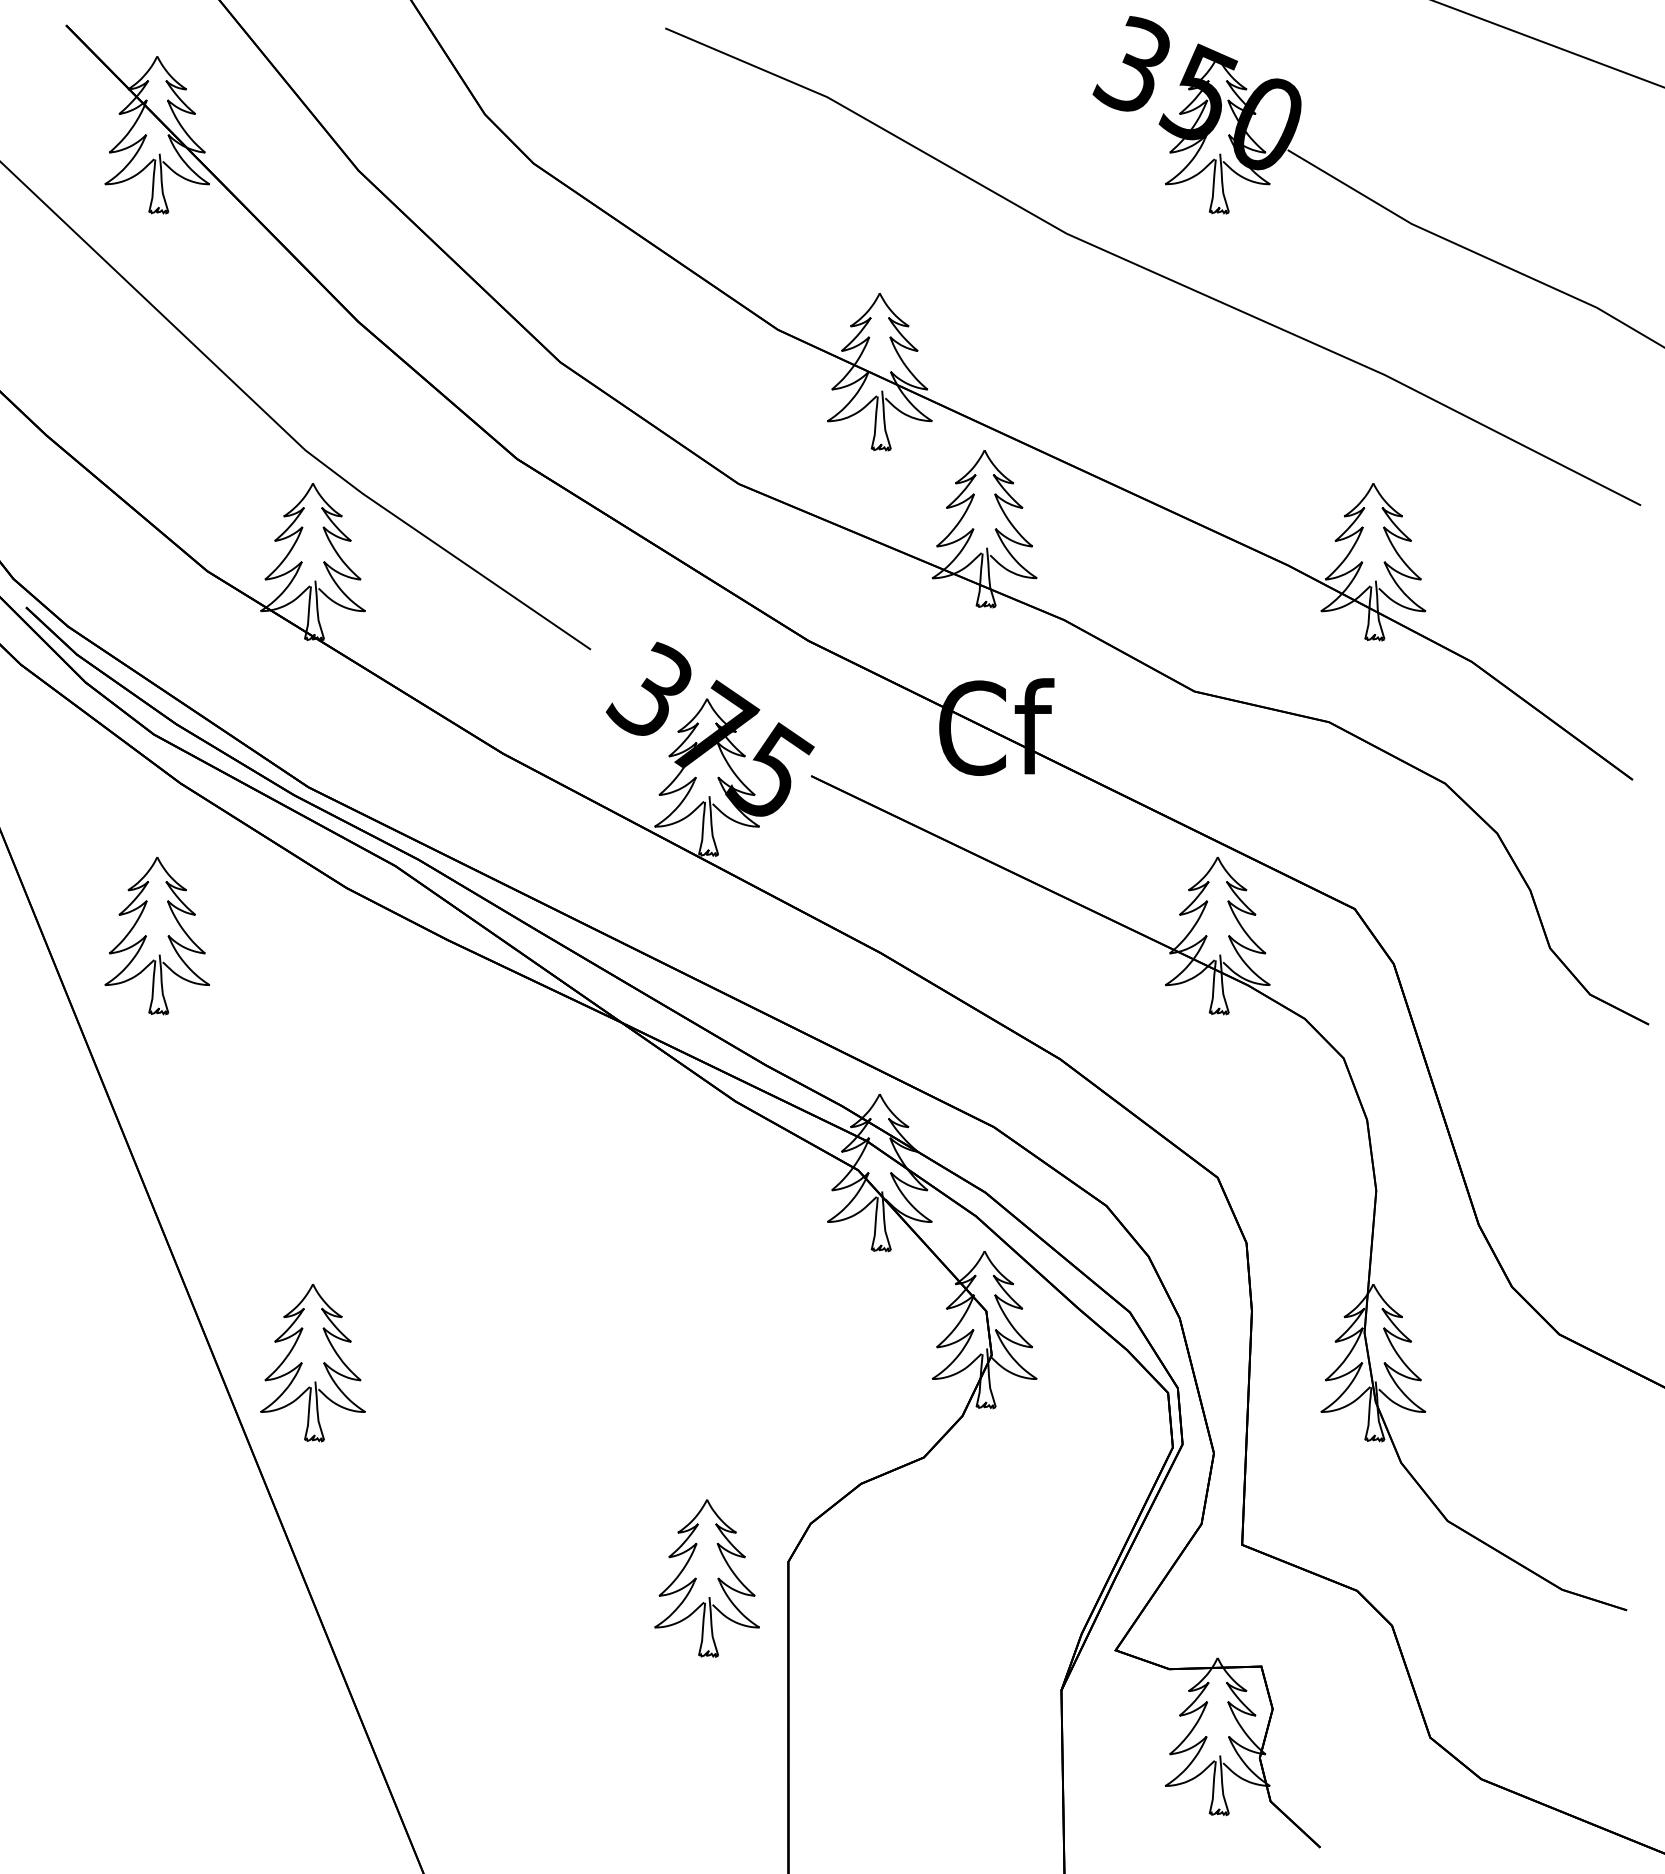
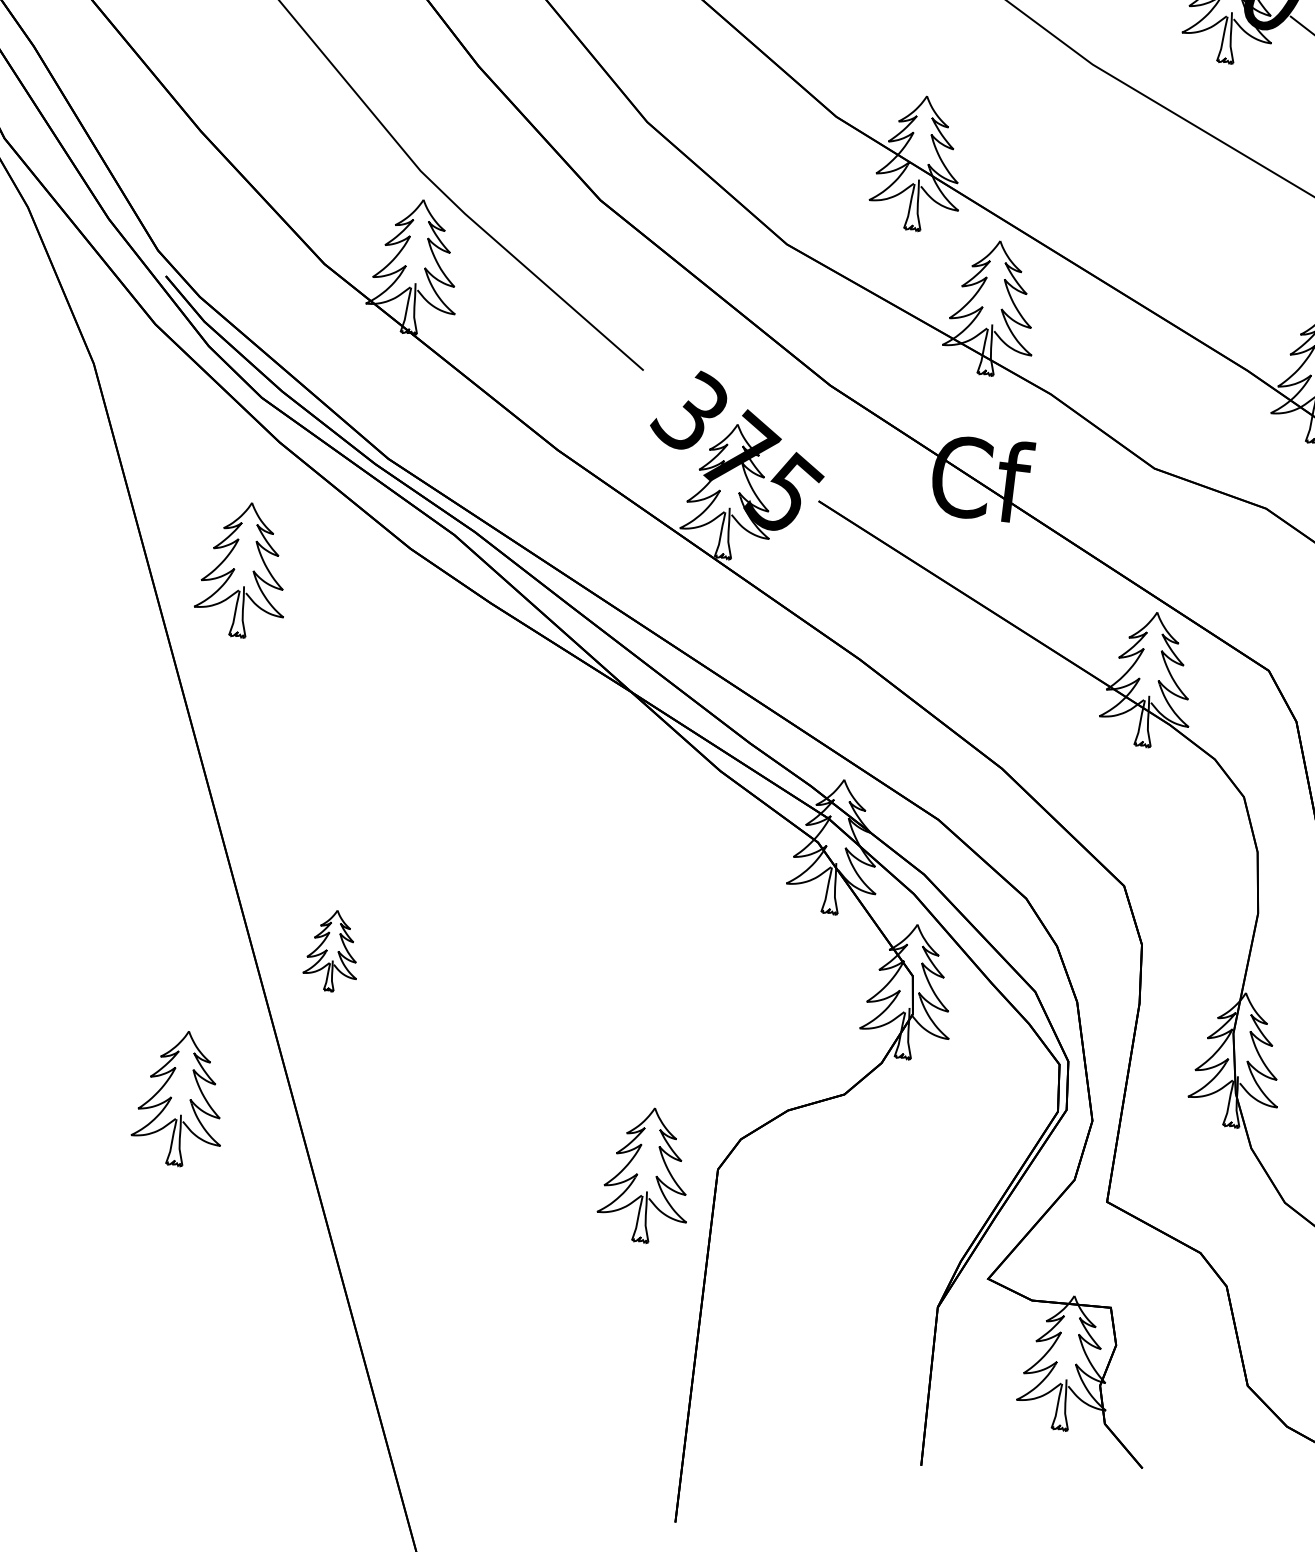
part: (312, 1363) -> (332, 951), size x0.6
part: (158, 1555) -> (180, 1099), added

